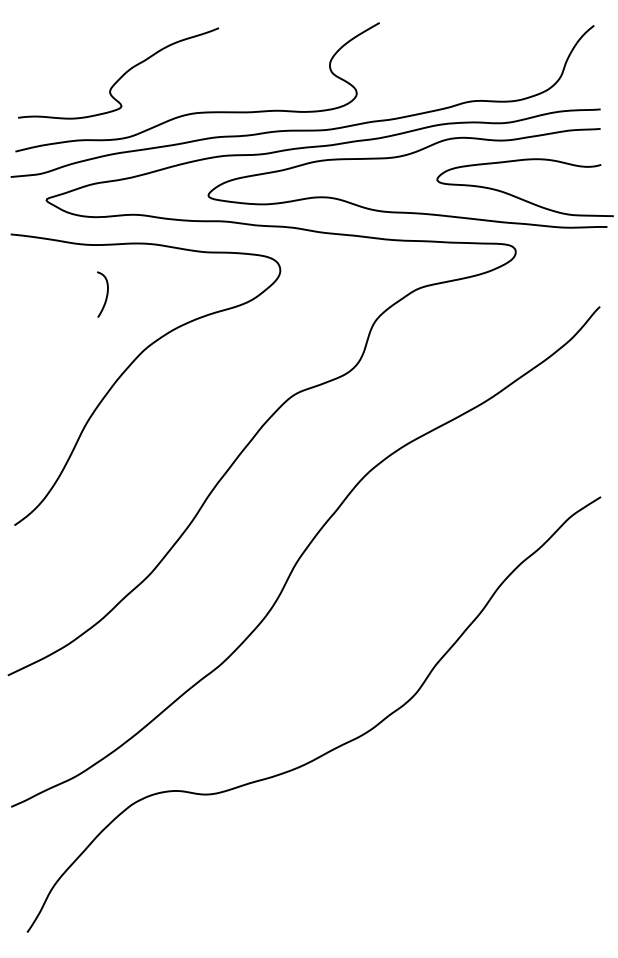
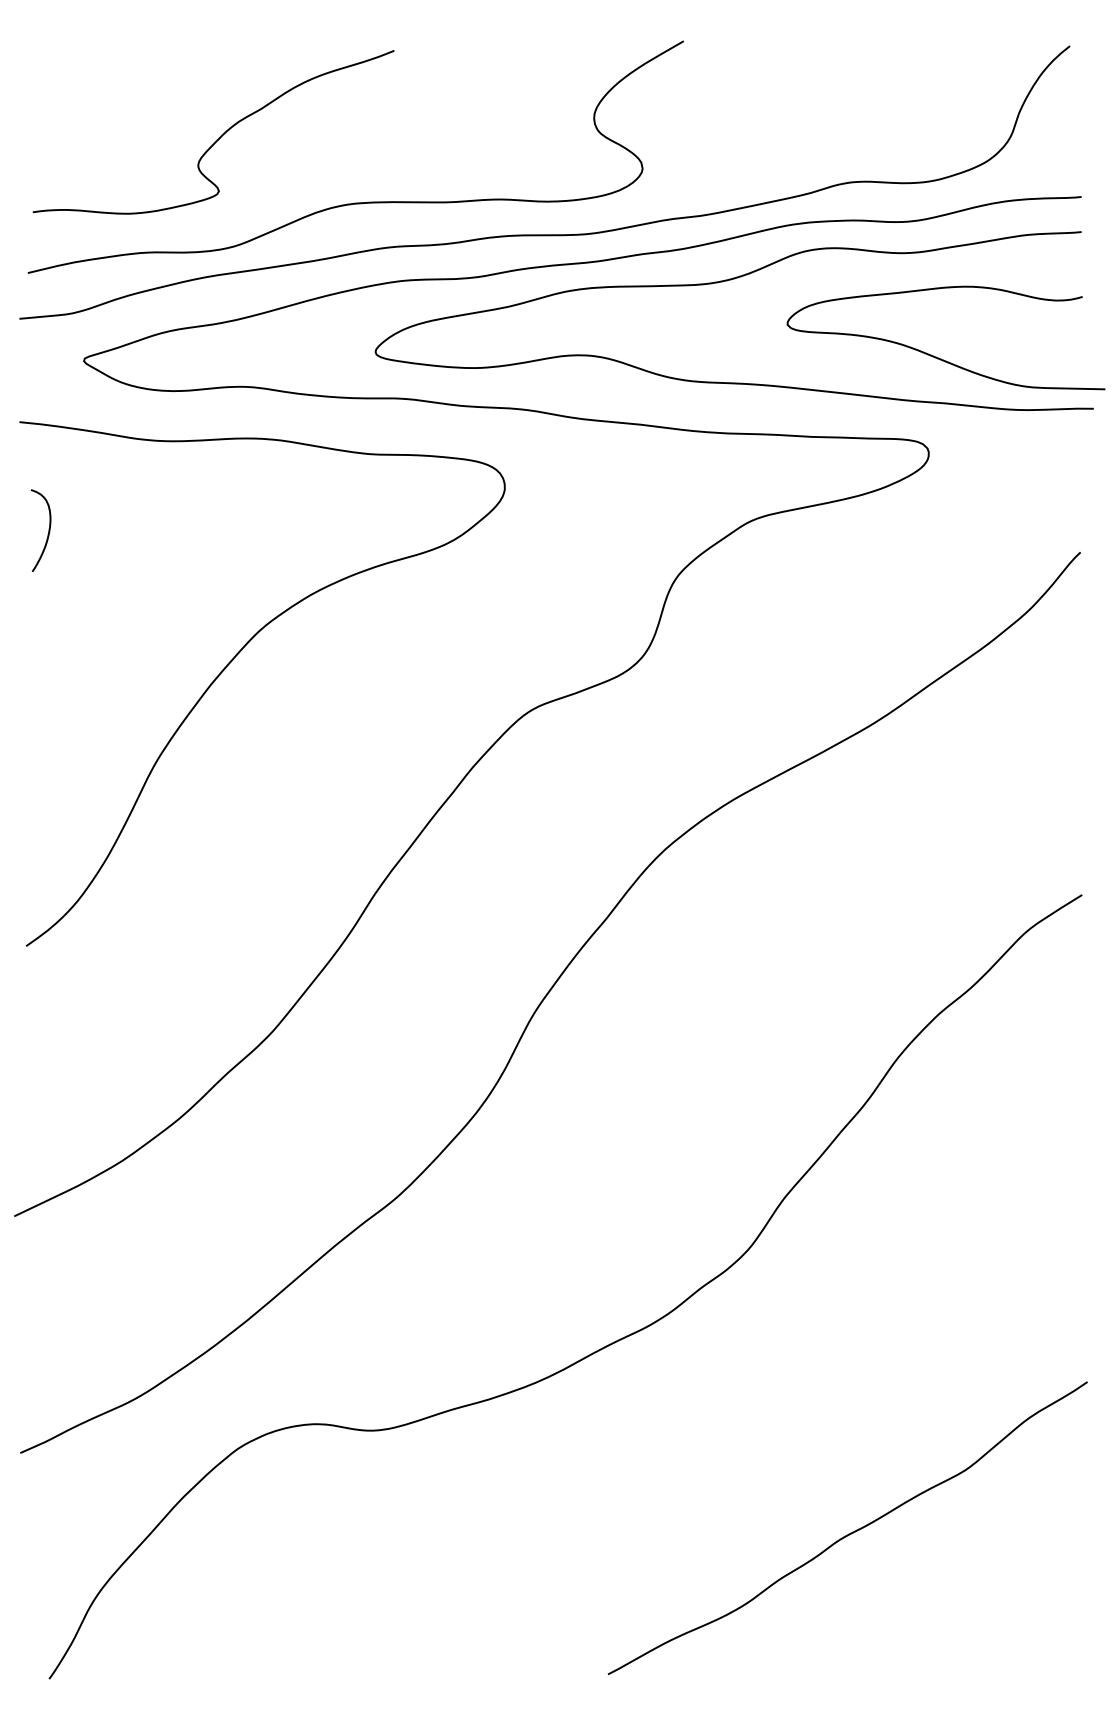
curve: (106, 294) -> (47, 530), moved
curve: (472, 850) -> (850, 1531), added

